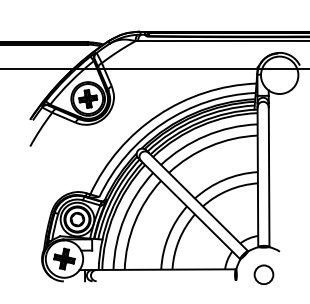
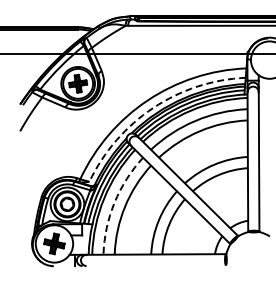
arc: (163, 123) -> (153, 108), solid -> dashed
arc: (124, 217) -> (114, 202), solid -> dashed
circle: (263, 274) -> (253, 259), removed

